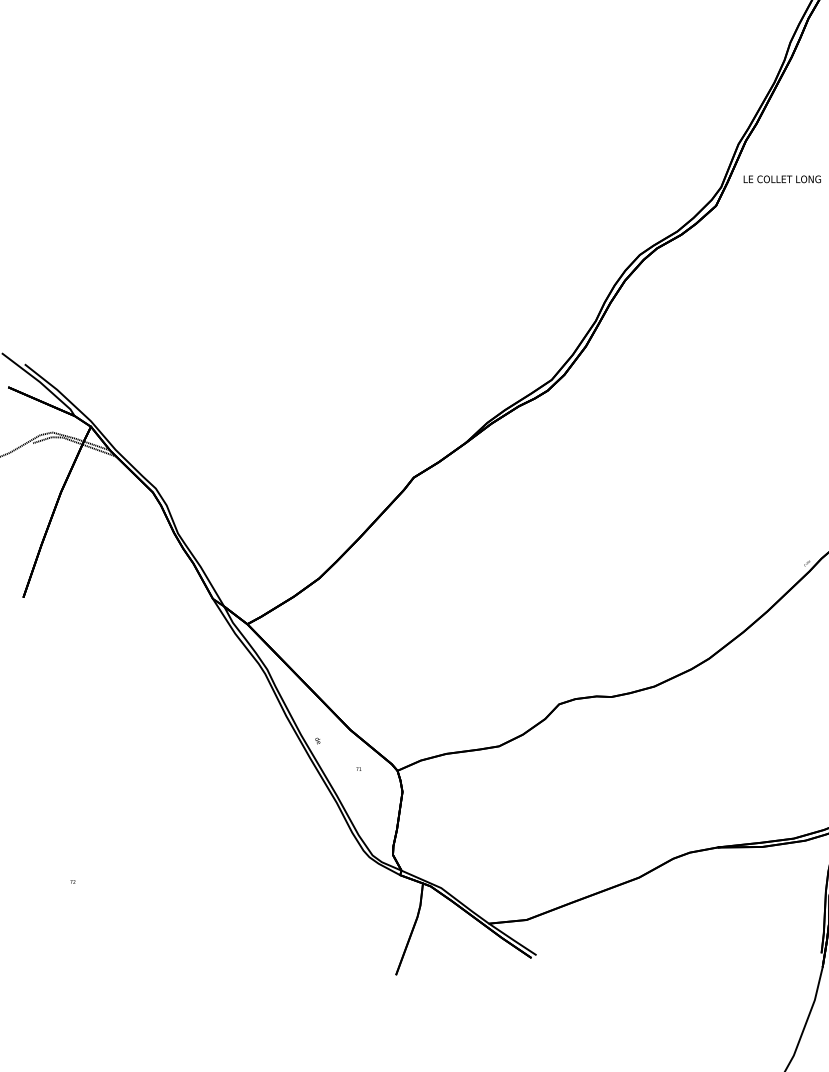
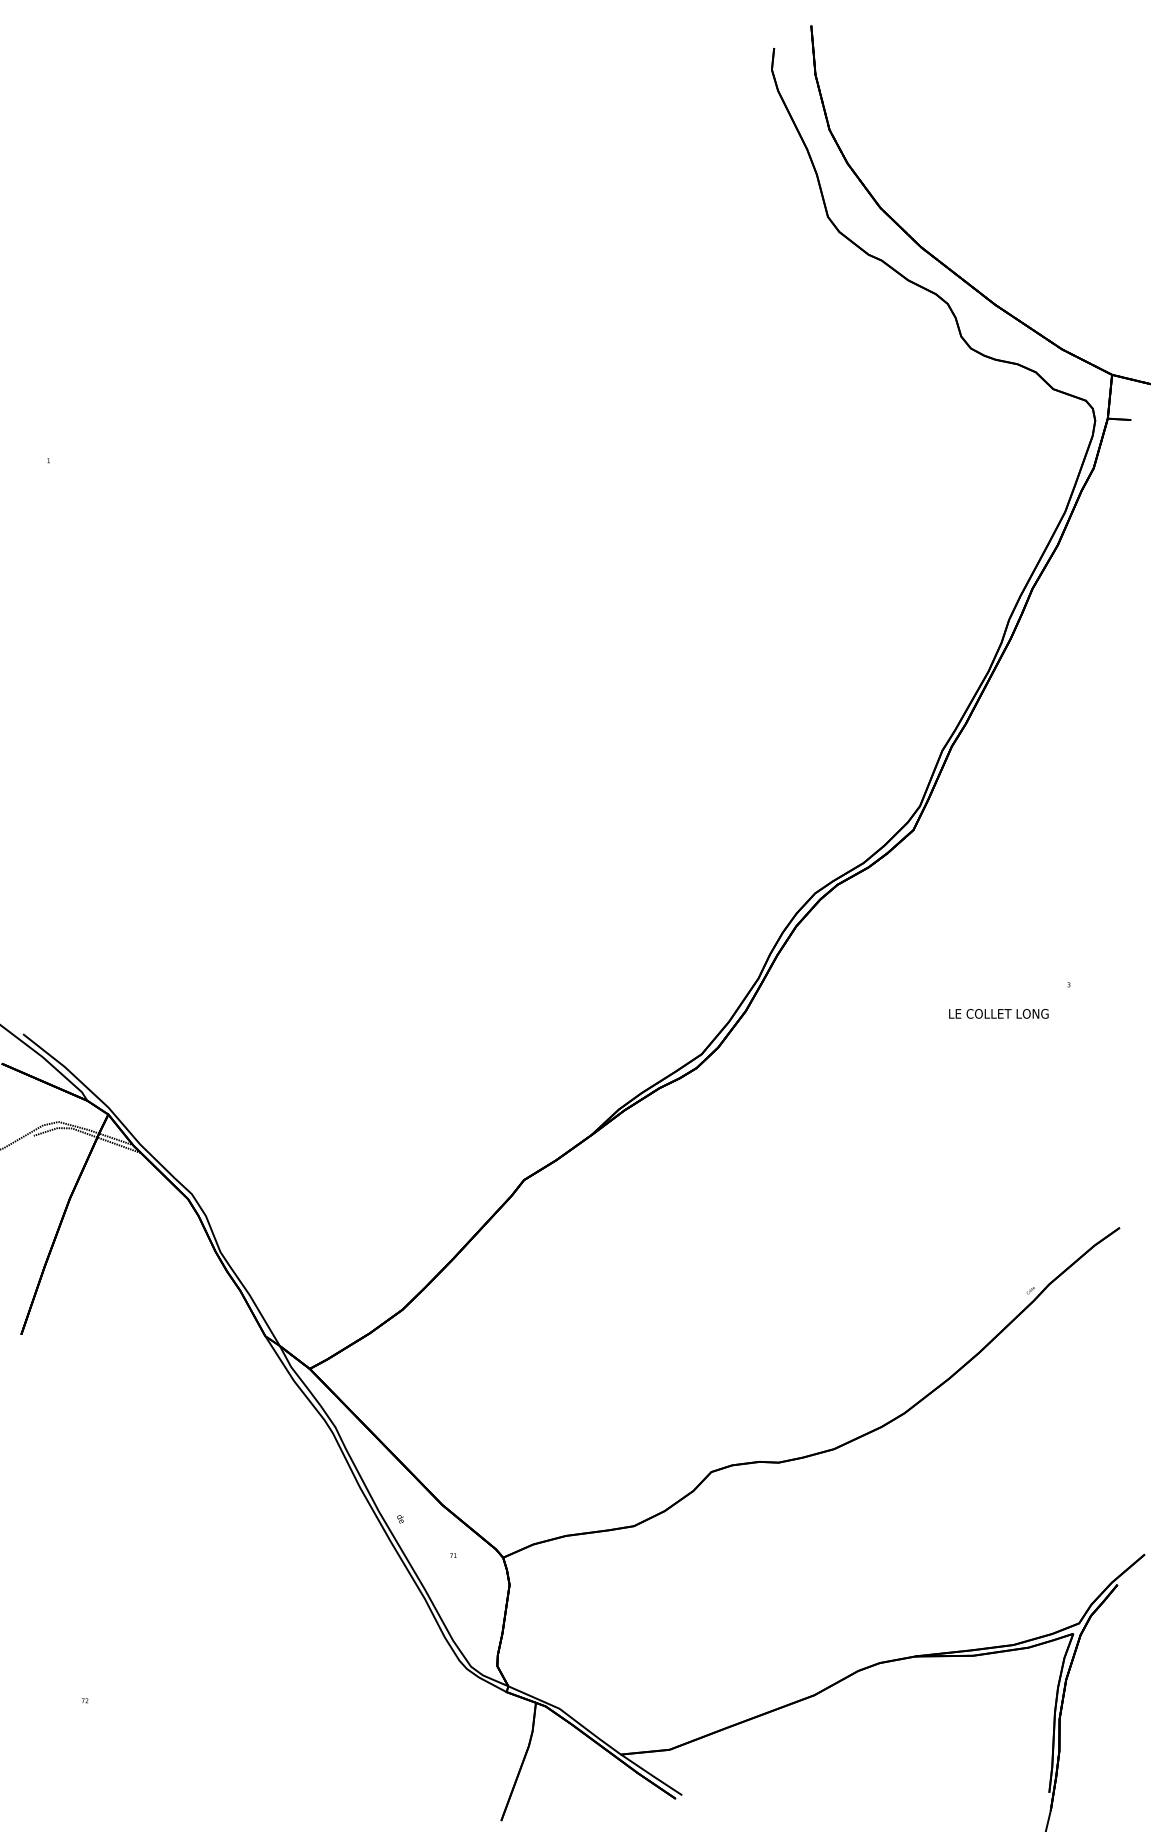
text: (782, 179) -> (998, 1013), moved

